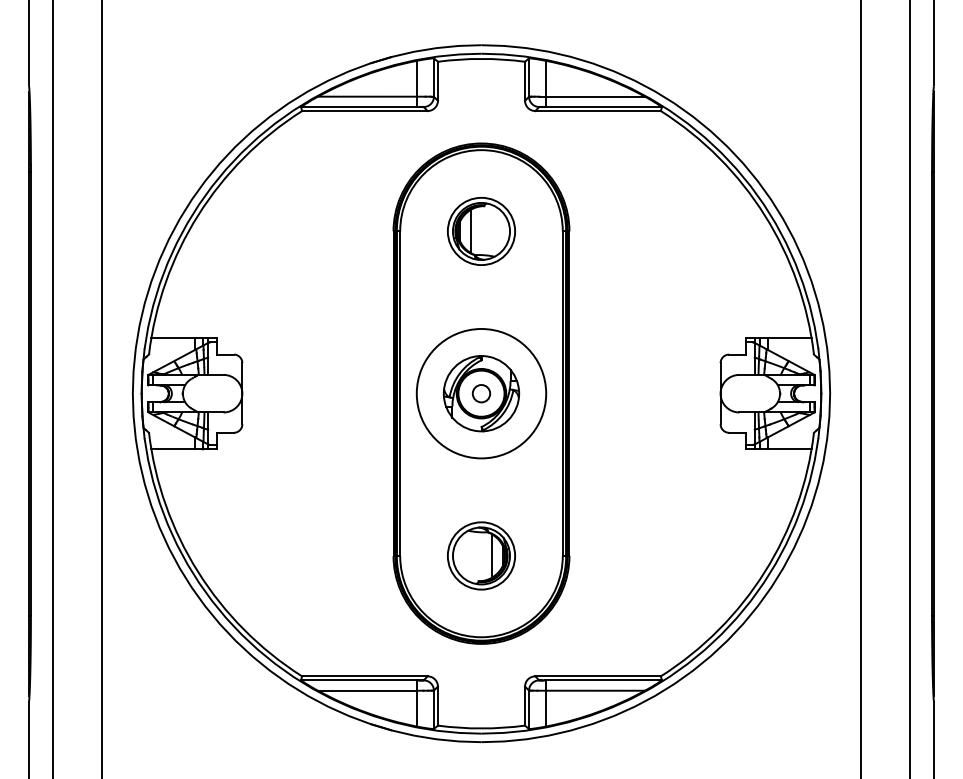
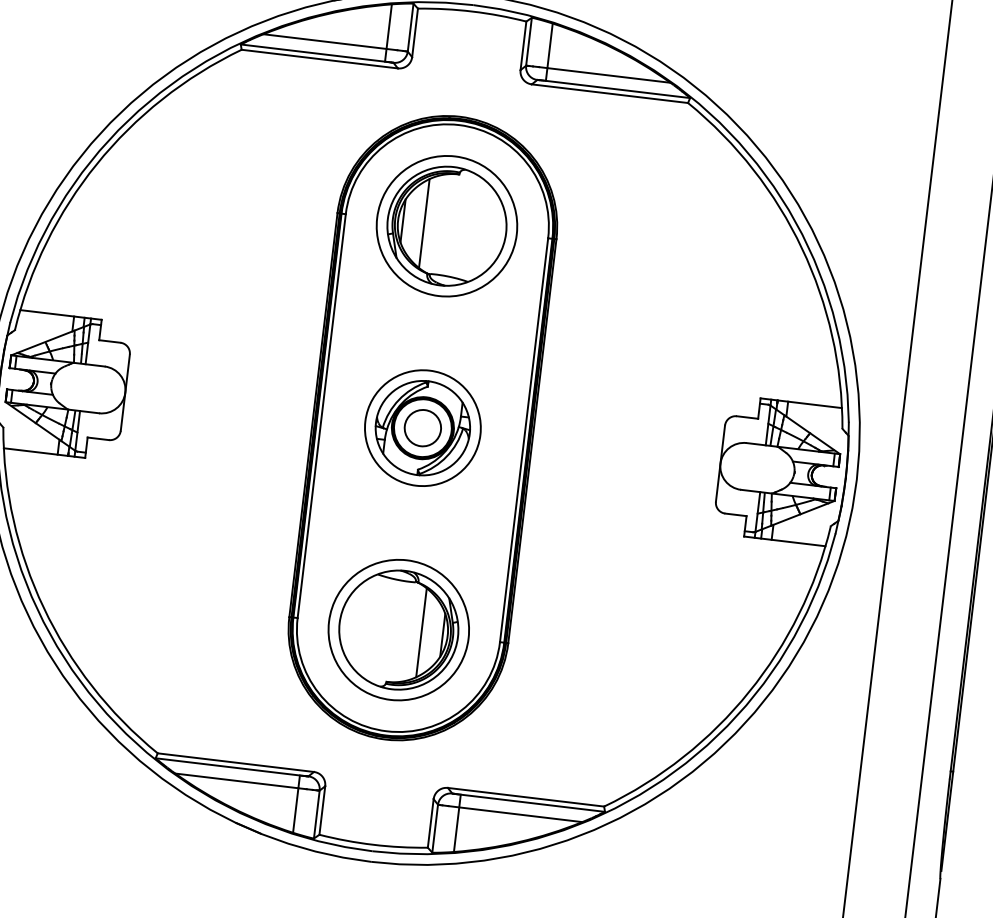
part: (481, 231) -> (446, 226), size x1.67
circle: (481, 393) -> (422, 427), size x0.71
circle: (481, 393) -> (422, 427), size x1.67
part: (481, 555) -> (398, 629), size x1.67

